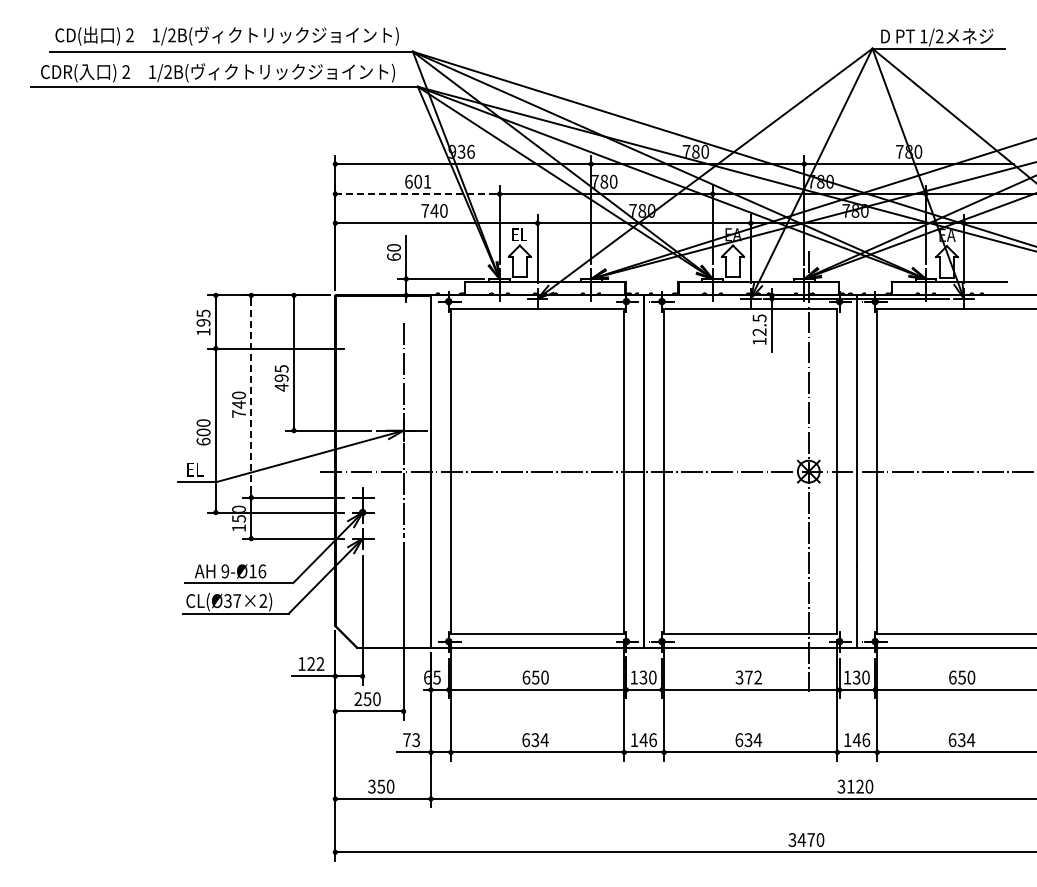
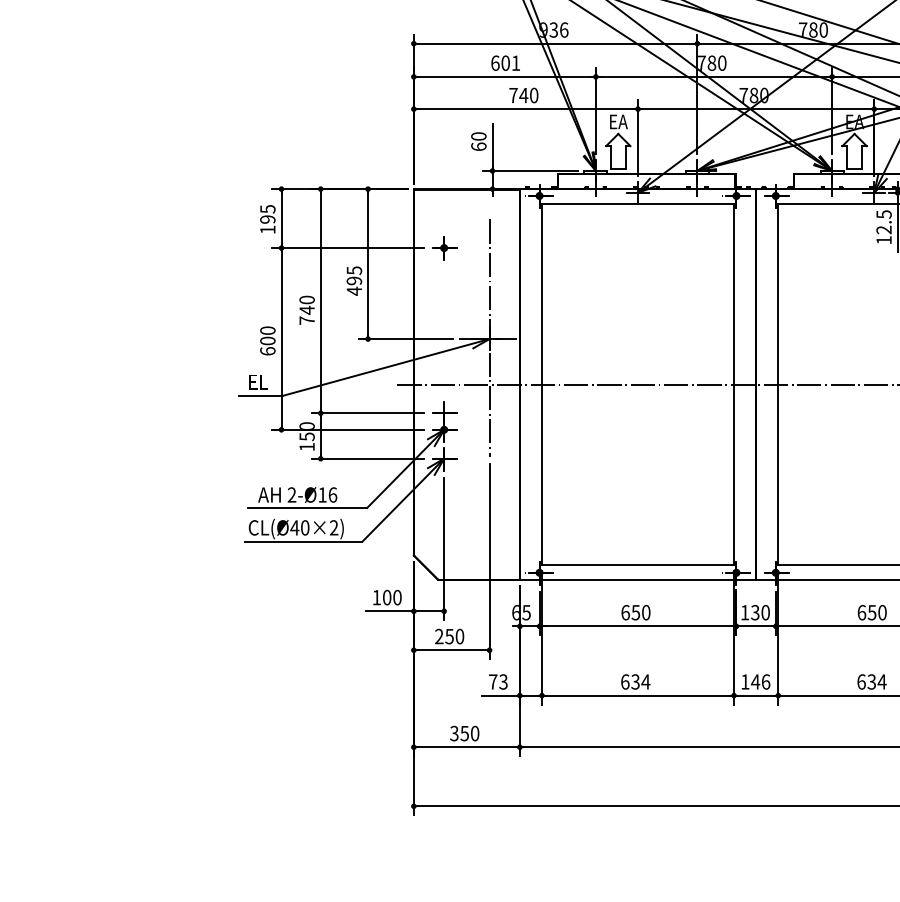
line: (417, 194) -> (504, 77), dashed -> solid
text: (520, 234) -> (619, 121), EL -> EA
part: (363, 348) -> (445, 247), added
line: (251, 396) -> (320, 301), dashed -> solid
text: (225, 571) -> (292, 495), 9-Ø16 -> 2-Ø16
text: (232, 601) -> (299, 528), CL(Ø37×2) -> CL(Ø40×2)
text: (315, 663) -> (391, 597), 122 -> 100
text: (748, 677) -> (871, 612), 372 -> 650

